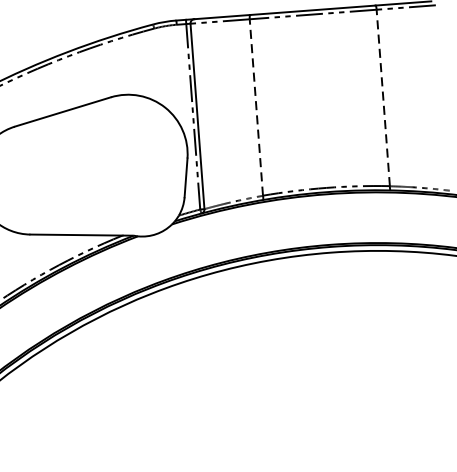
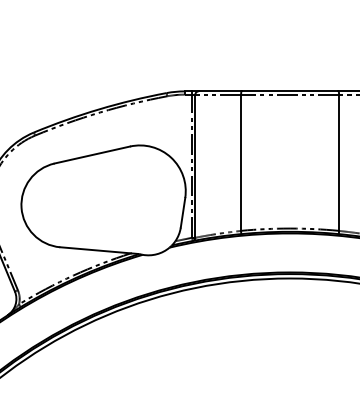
line: (383, 97) -> (339, 162), dashed -> solid
line: (256, 107) -> (241, 162), dashed -> solid

